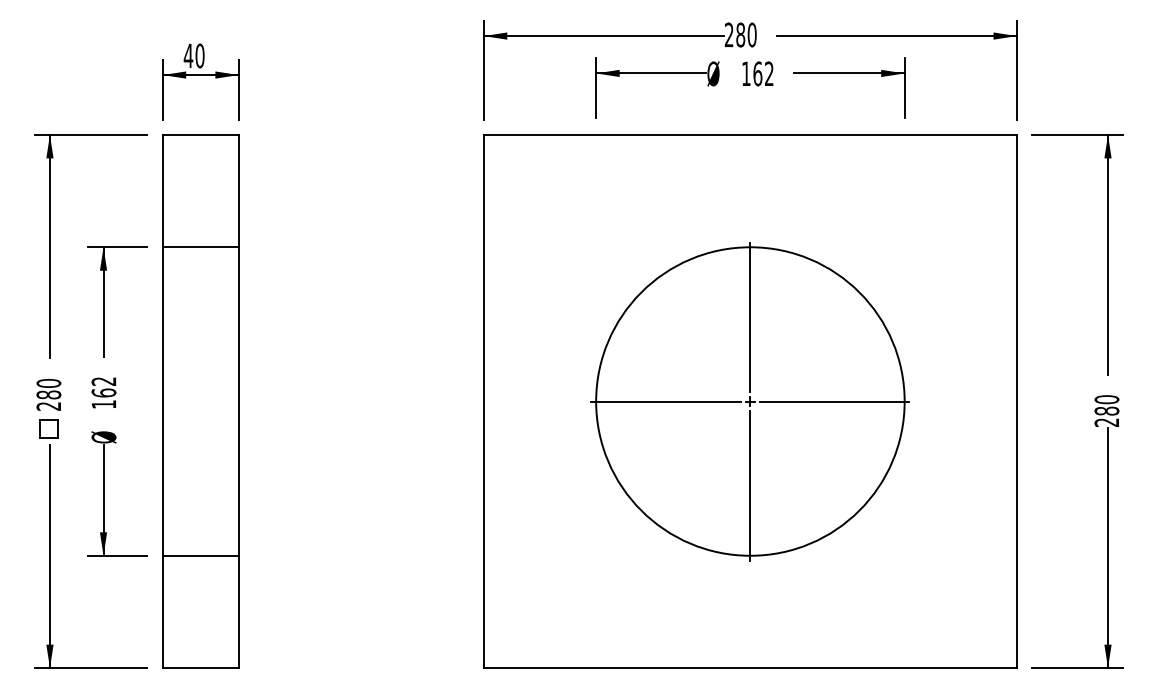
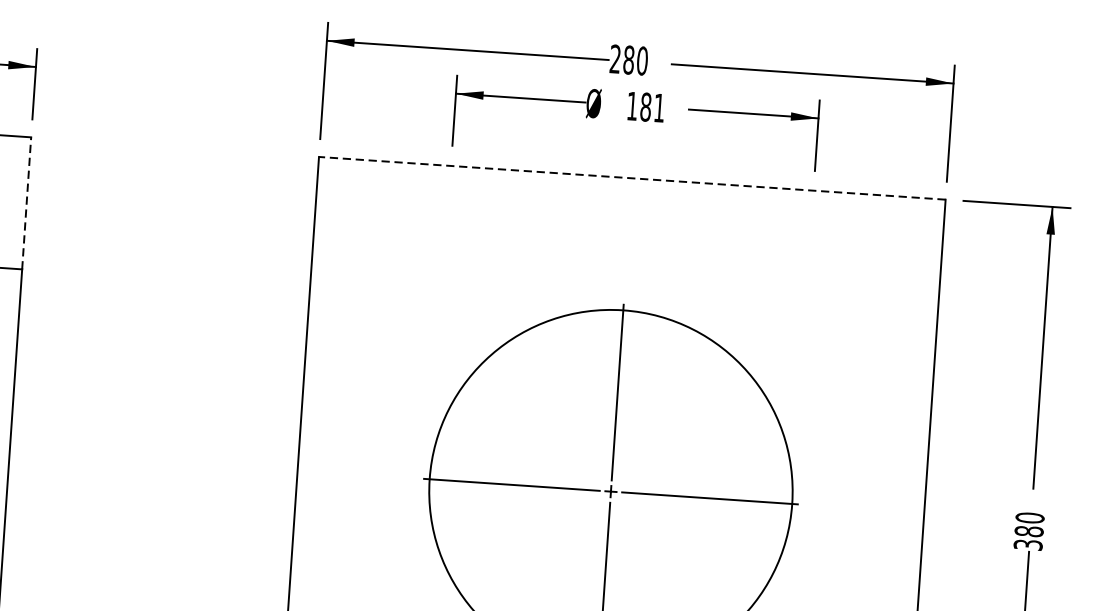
text: (763, 73) -> (652, 107), 162 -> 181
line: (750, 134) -> (632, 177), solid -> dashed
line: (238, 190) -> (26, 202), solid -> dashed
text: (1107, 422) -> (1028, 544), 280 -> 380

